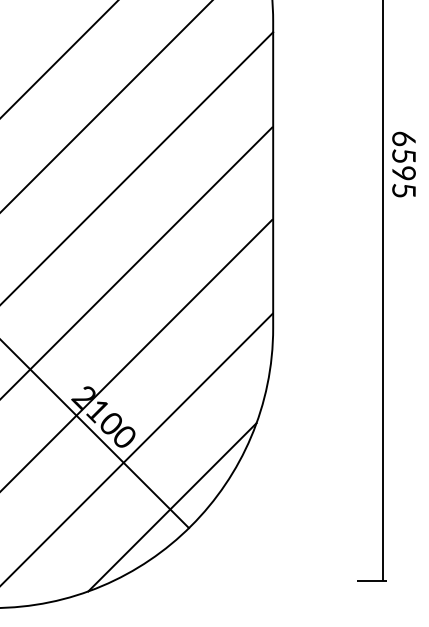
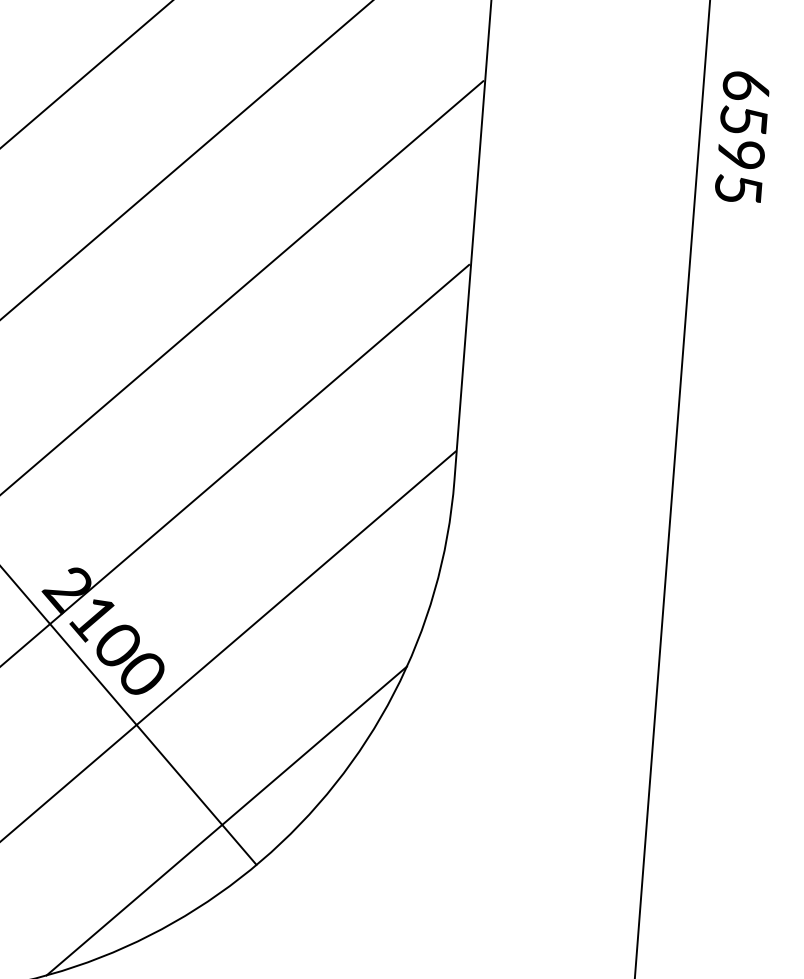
text: (403, 164) -> (741, 137), moved

